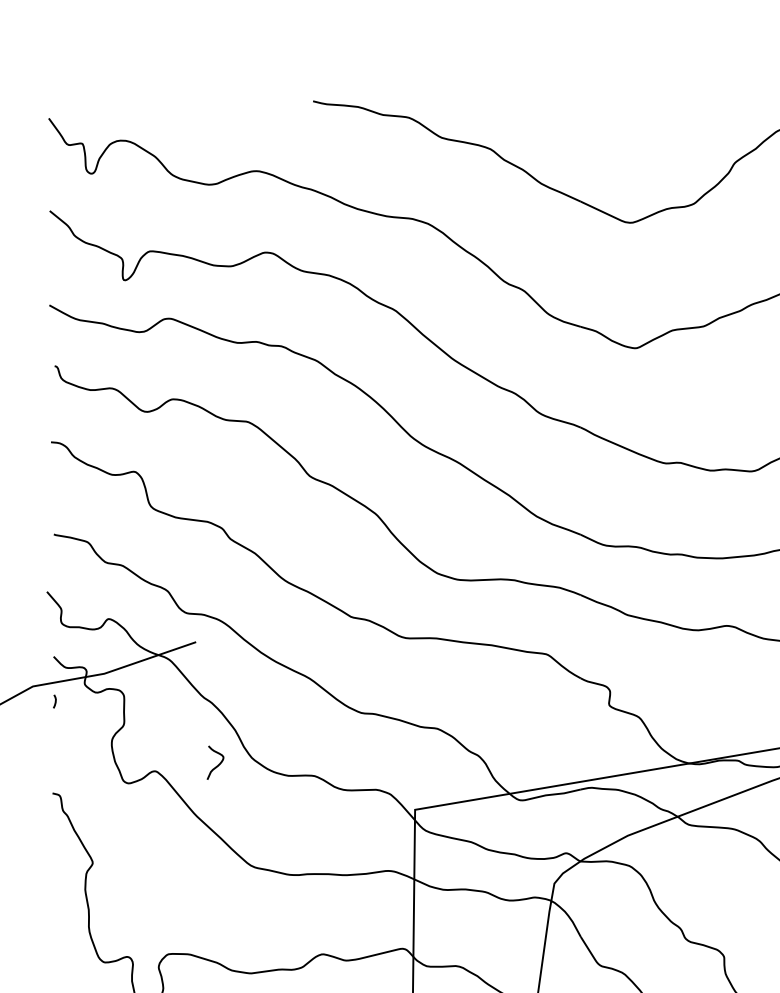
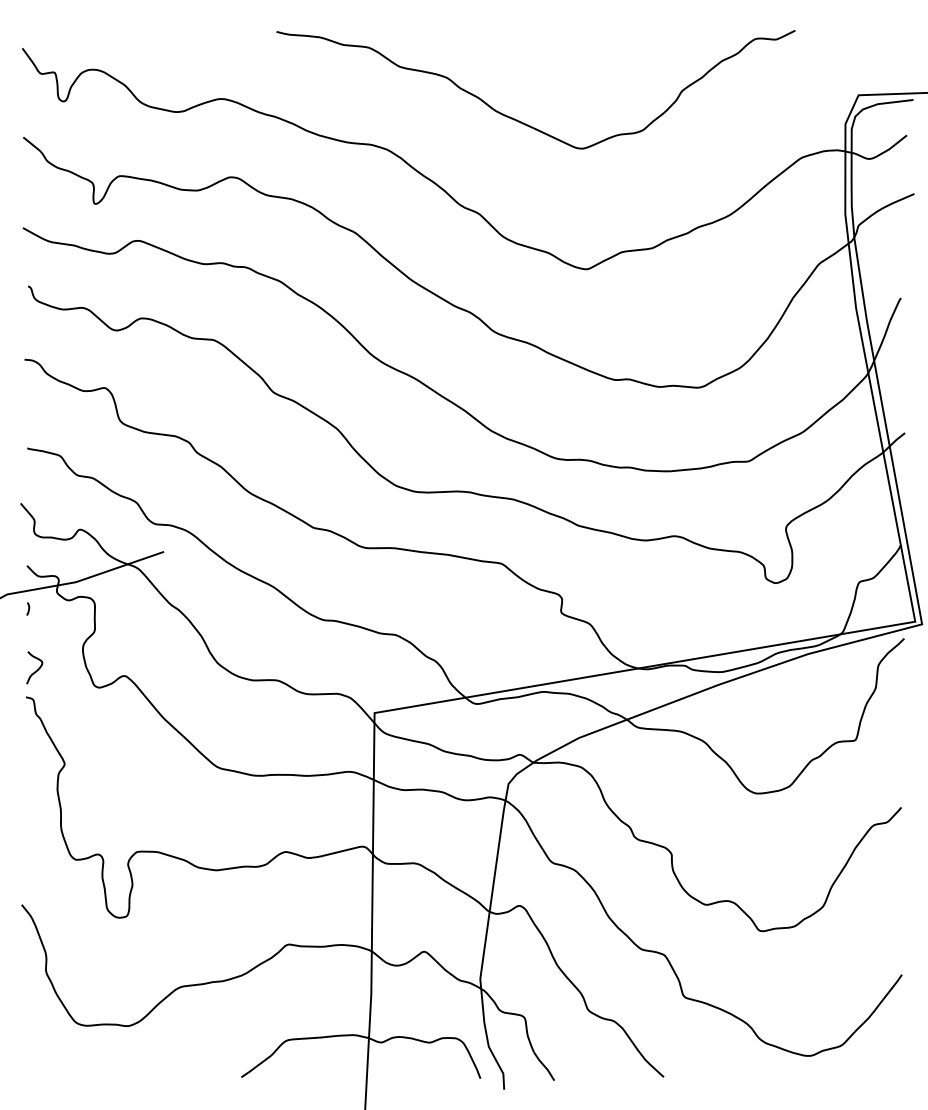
curve: (216, 765) -> (35, 670), moved

